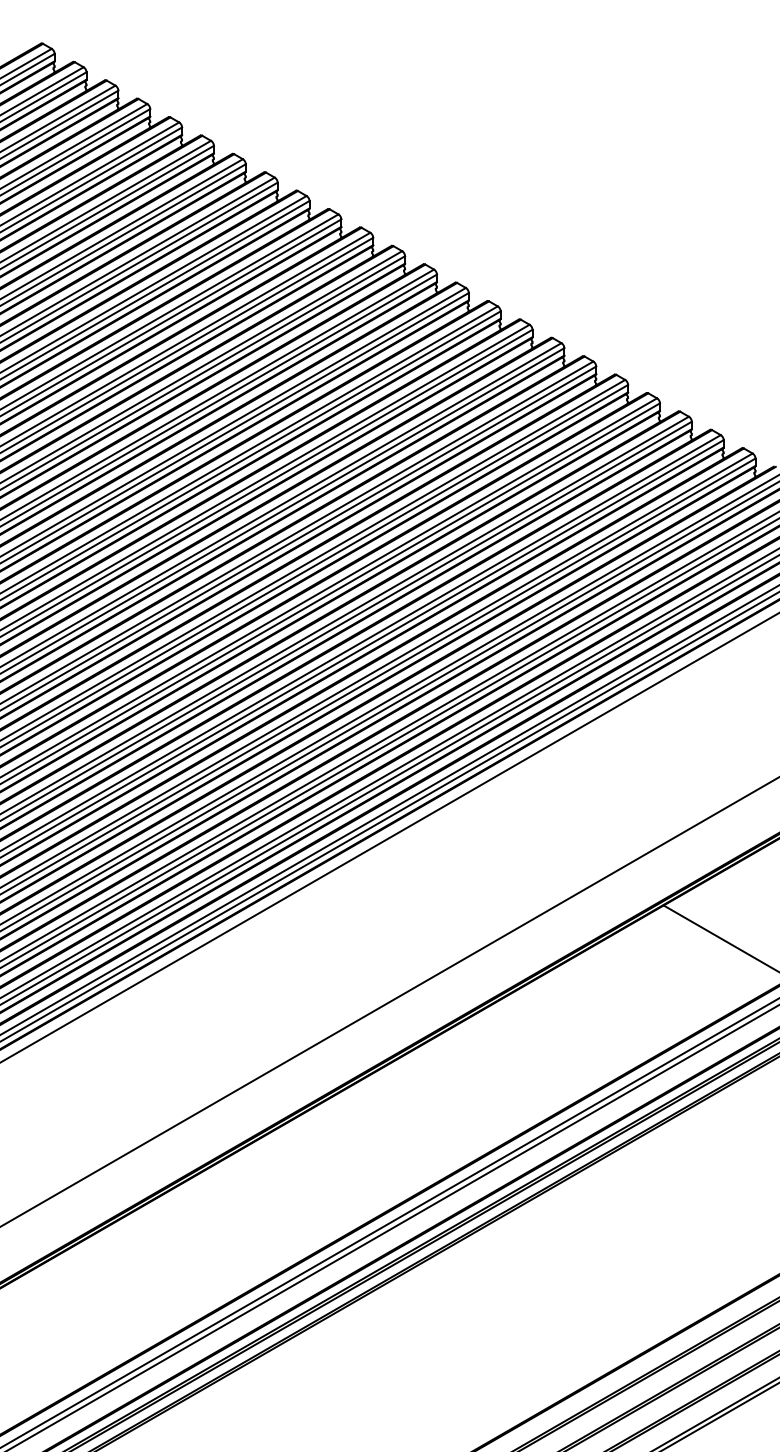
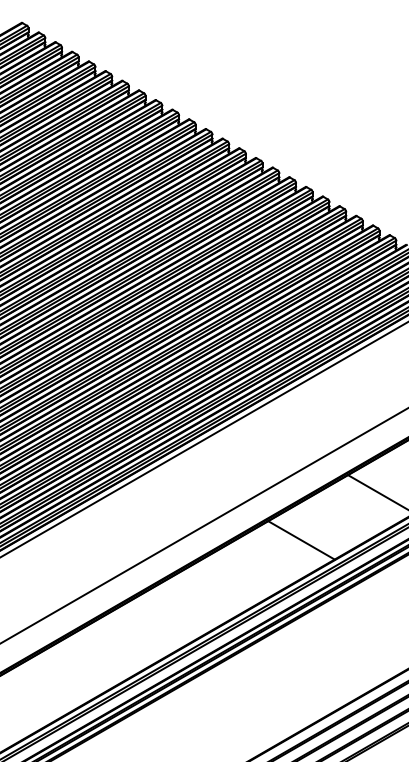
line: (574, 1030) -> (301, 540), added

